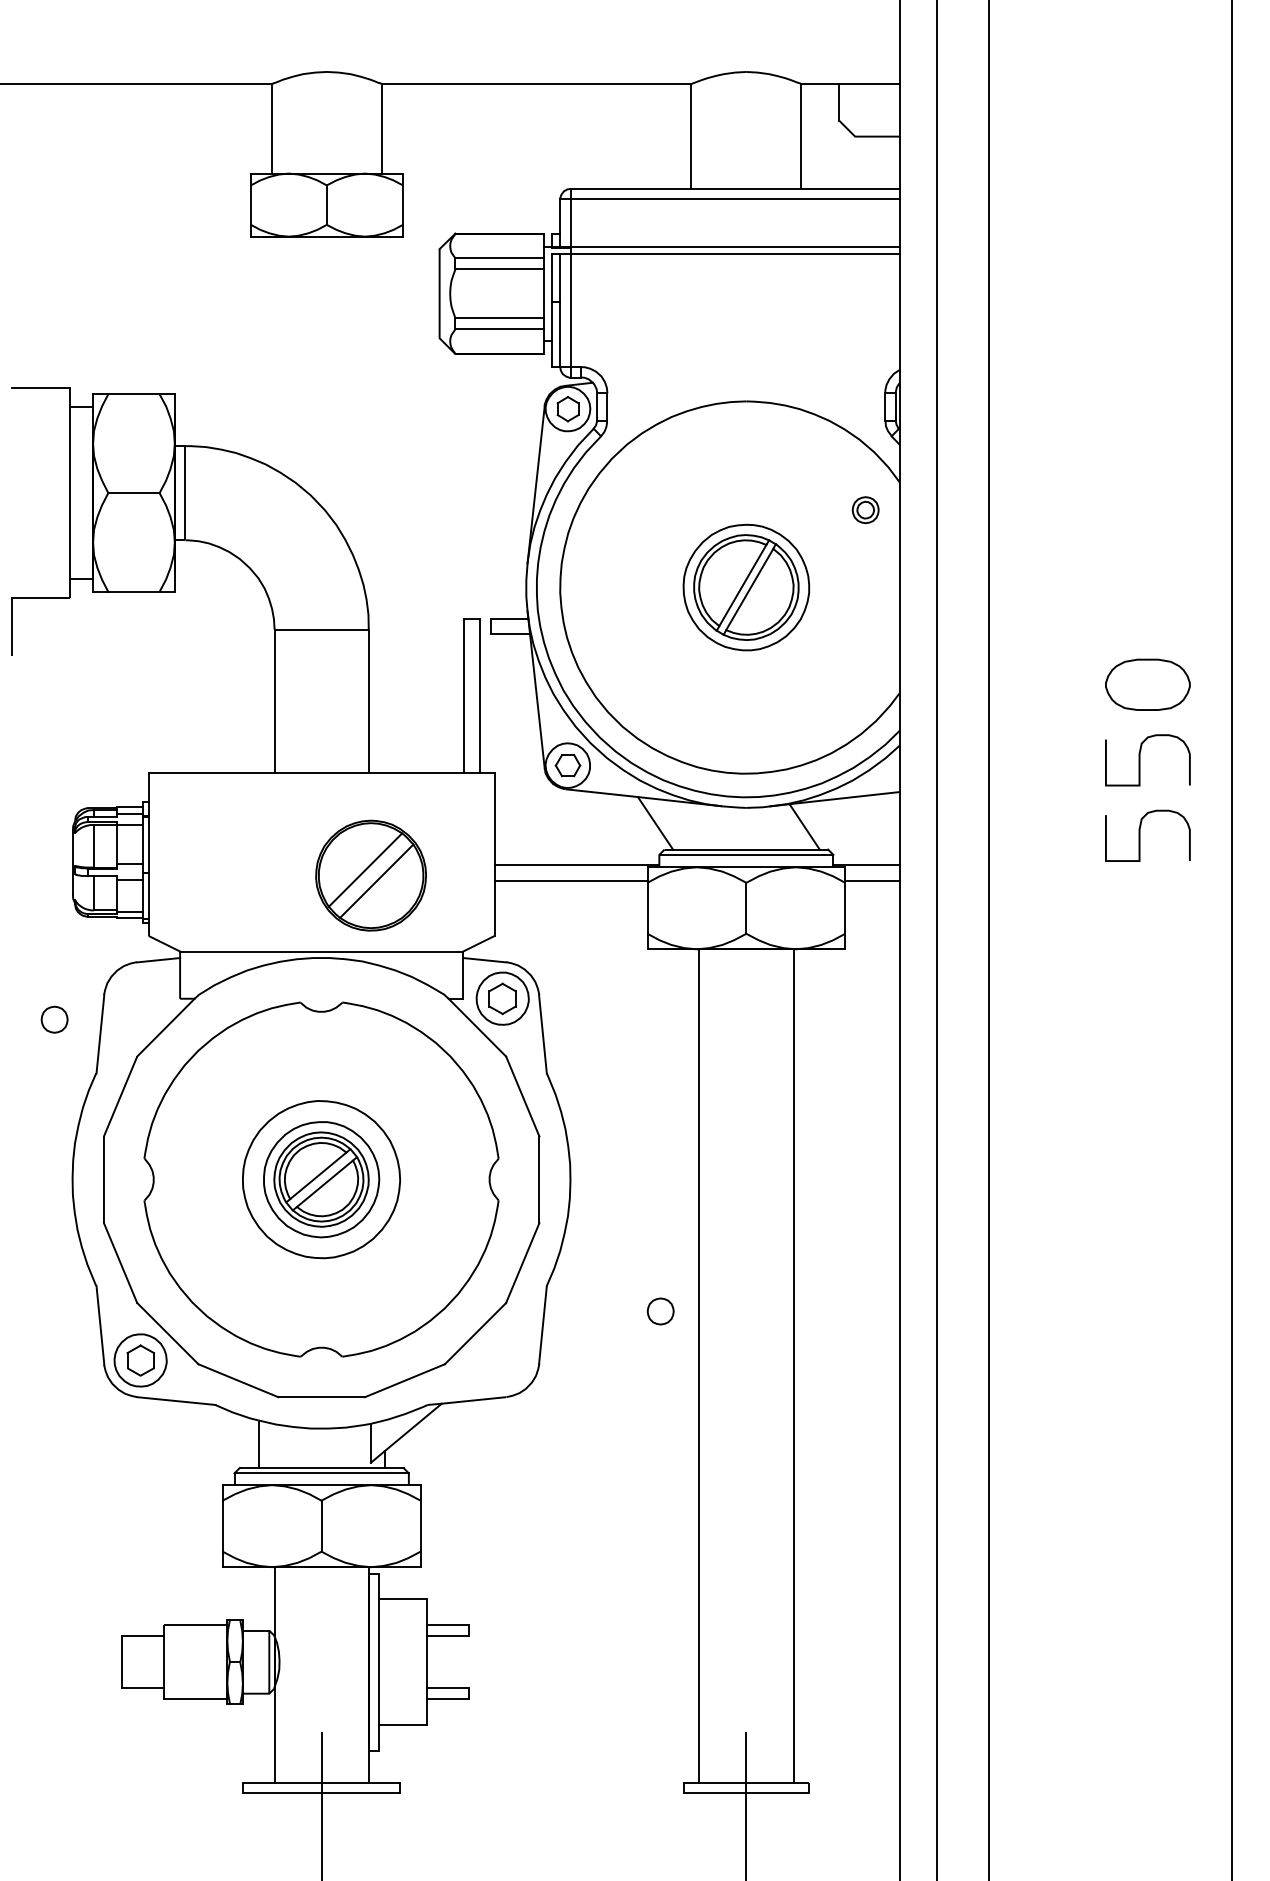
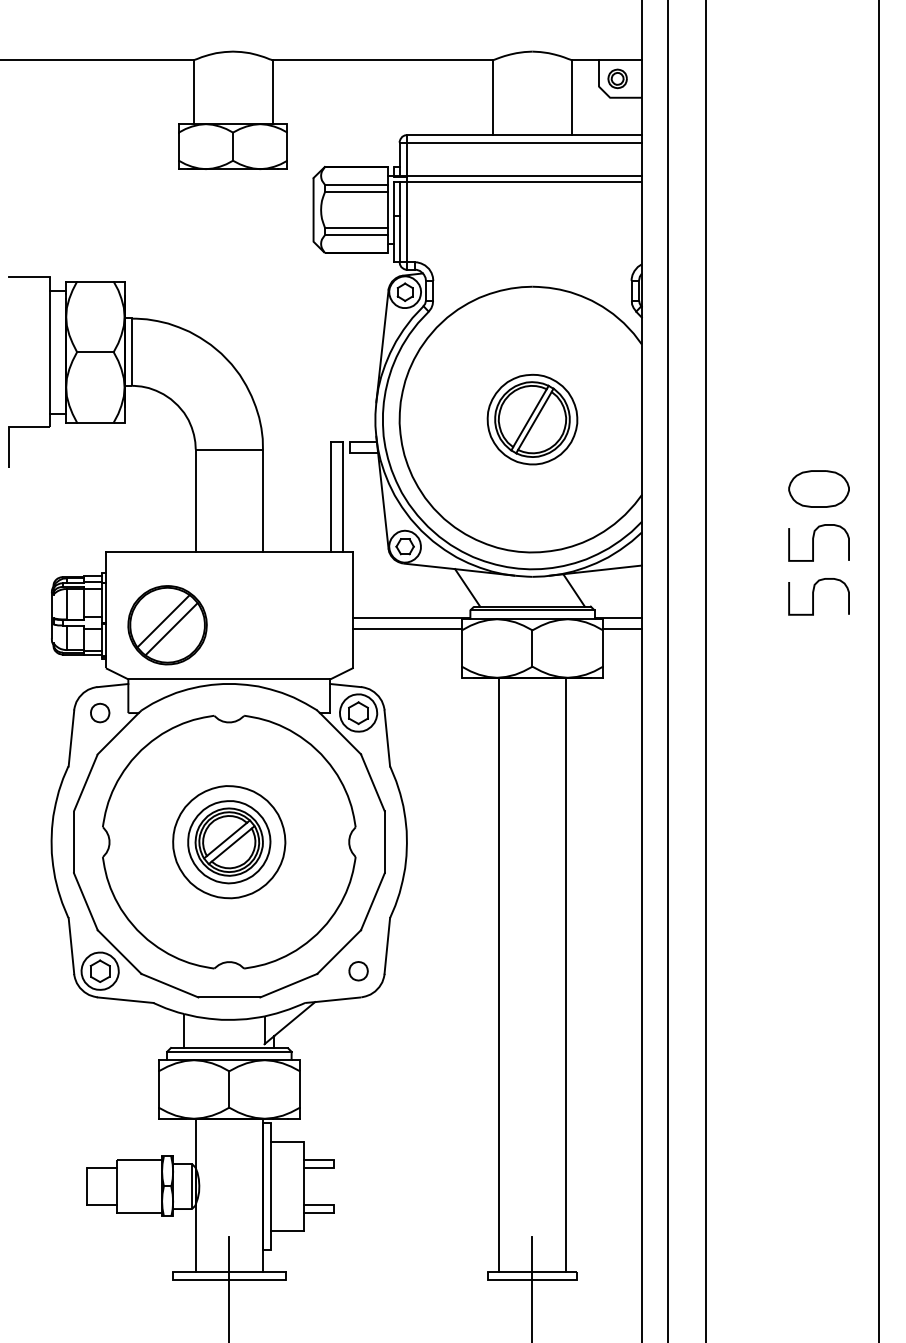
part: (865, 510) -> (617, 79), moved
part: (370, 875) -> (167, 625), moved
part: (54, 1019) -> (100, 712), moved
part: (660, 1311) -> (358, 971), moved

